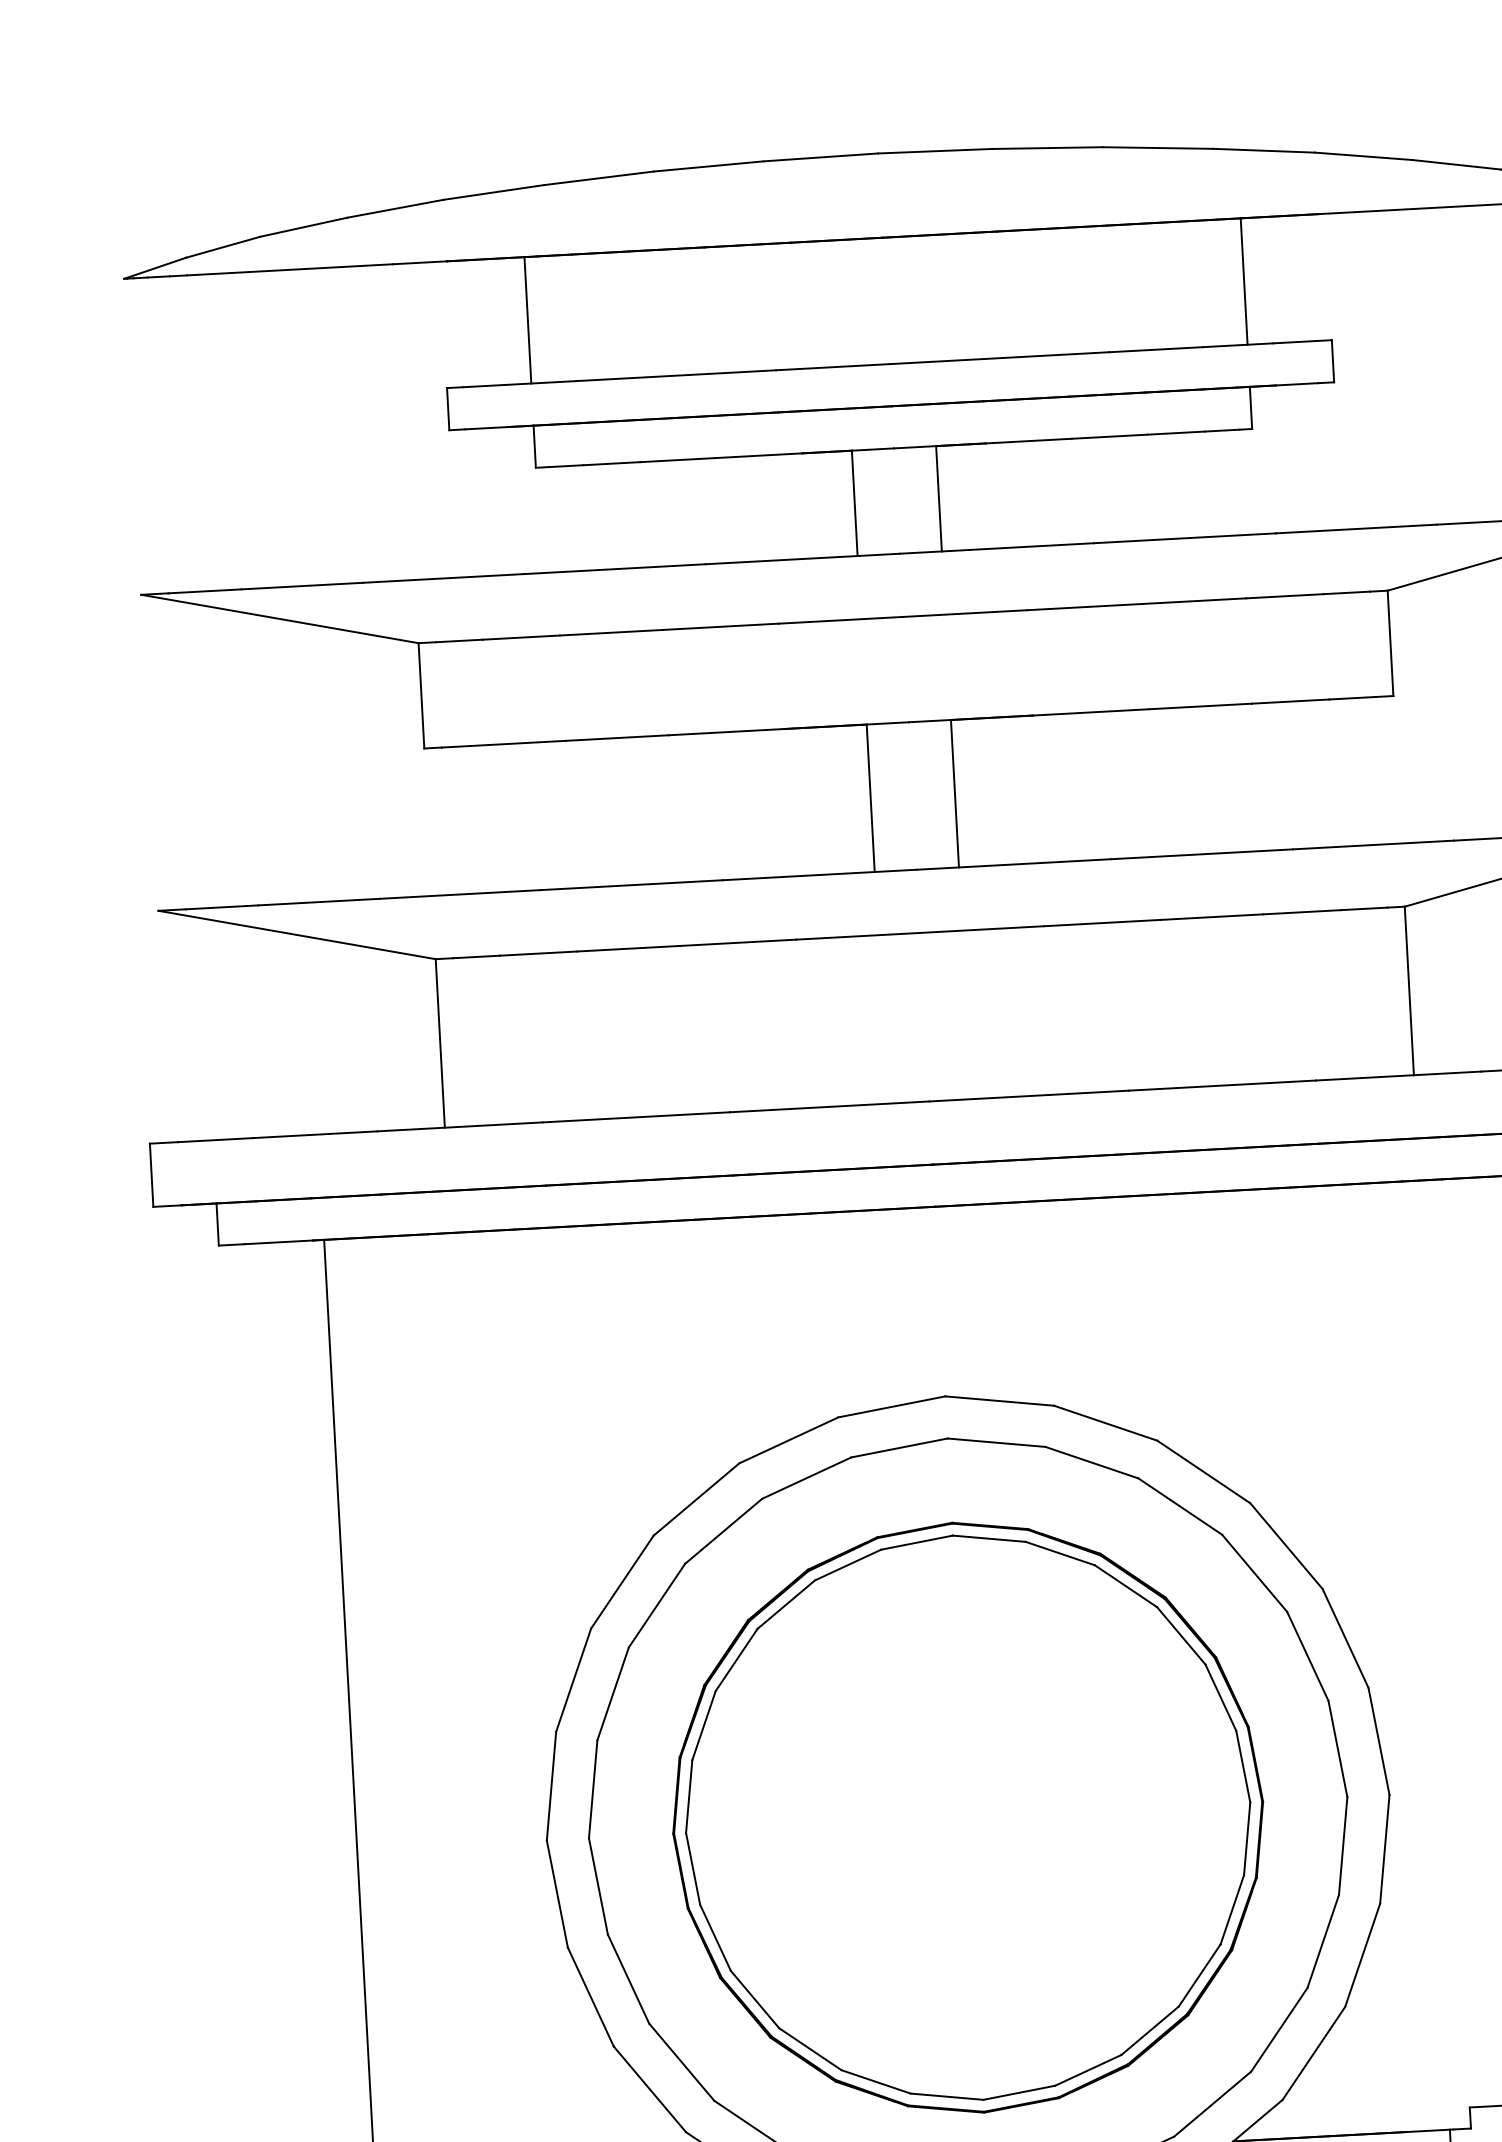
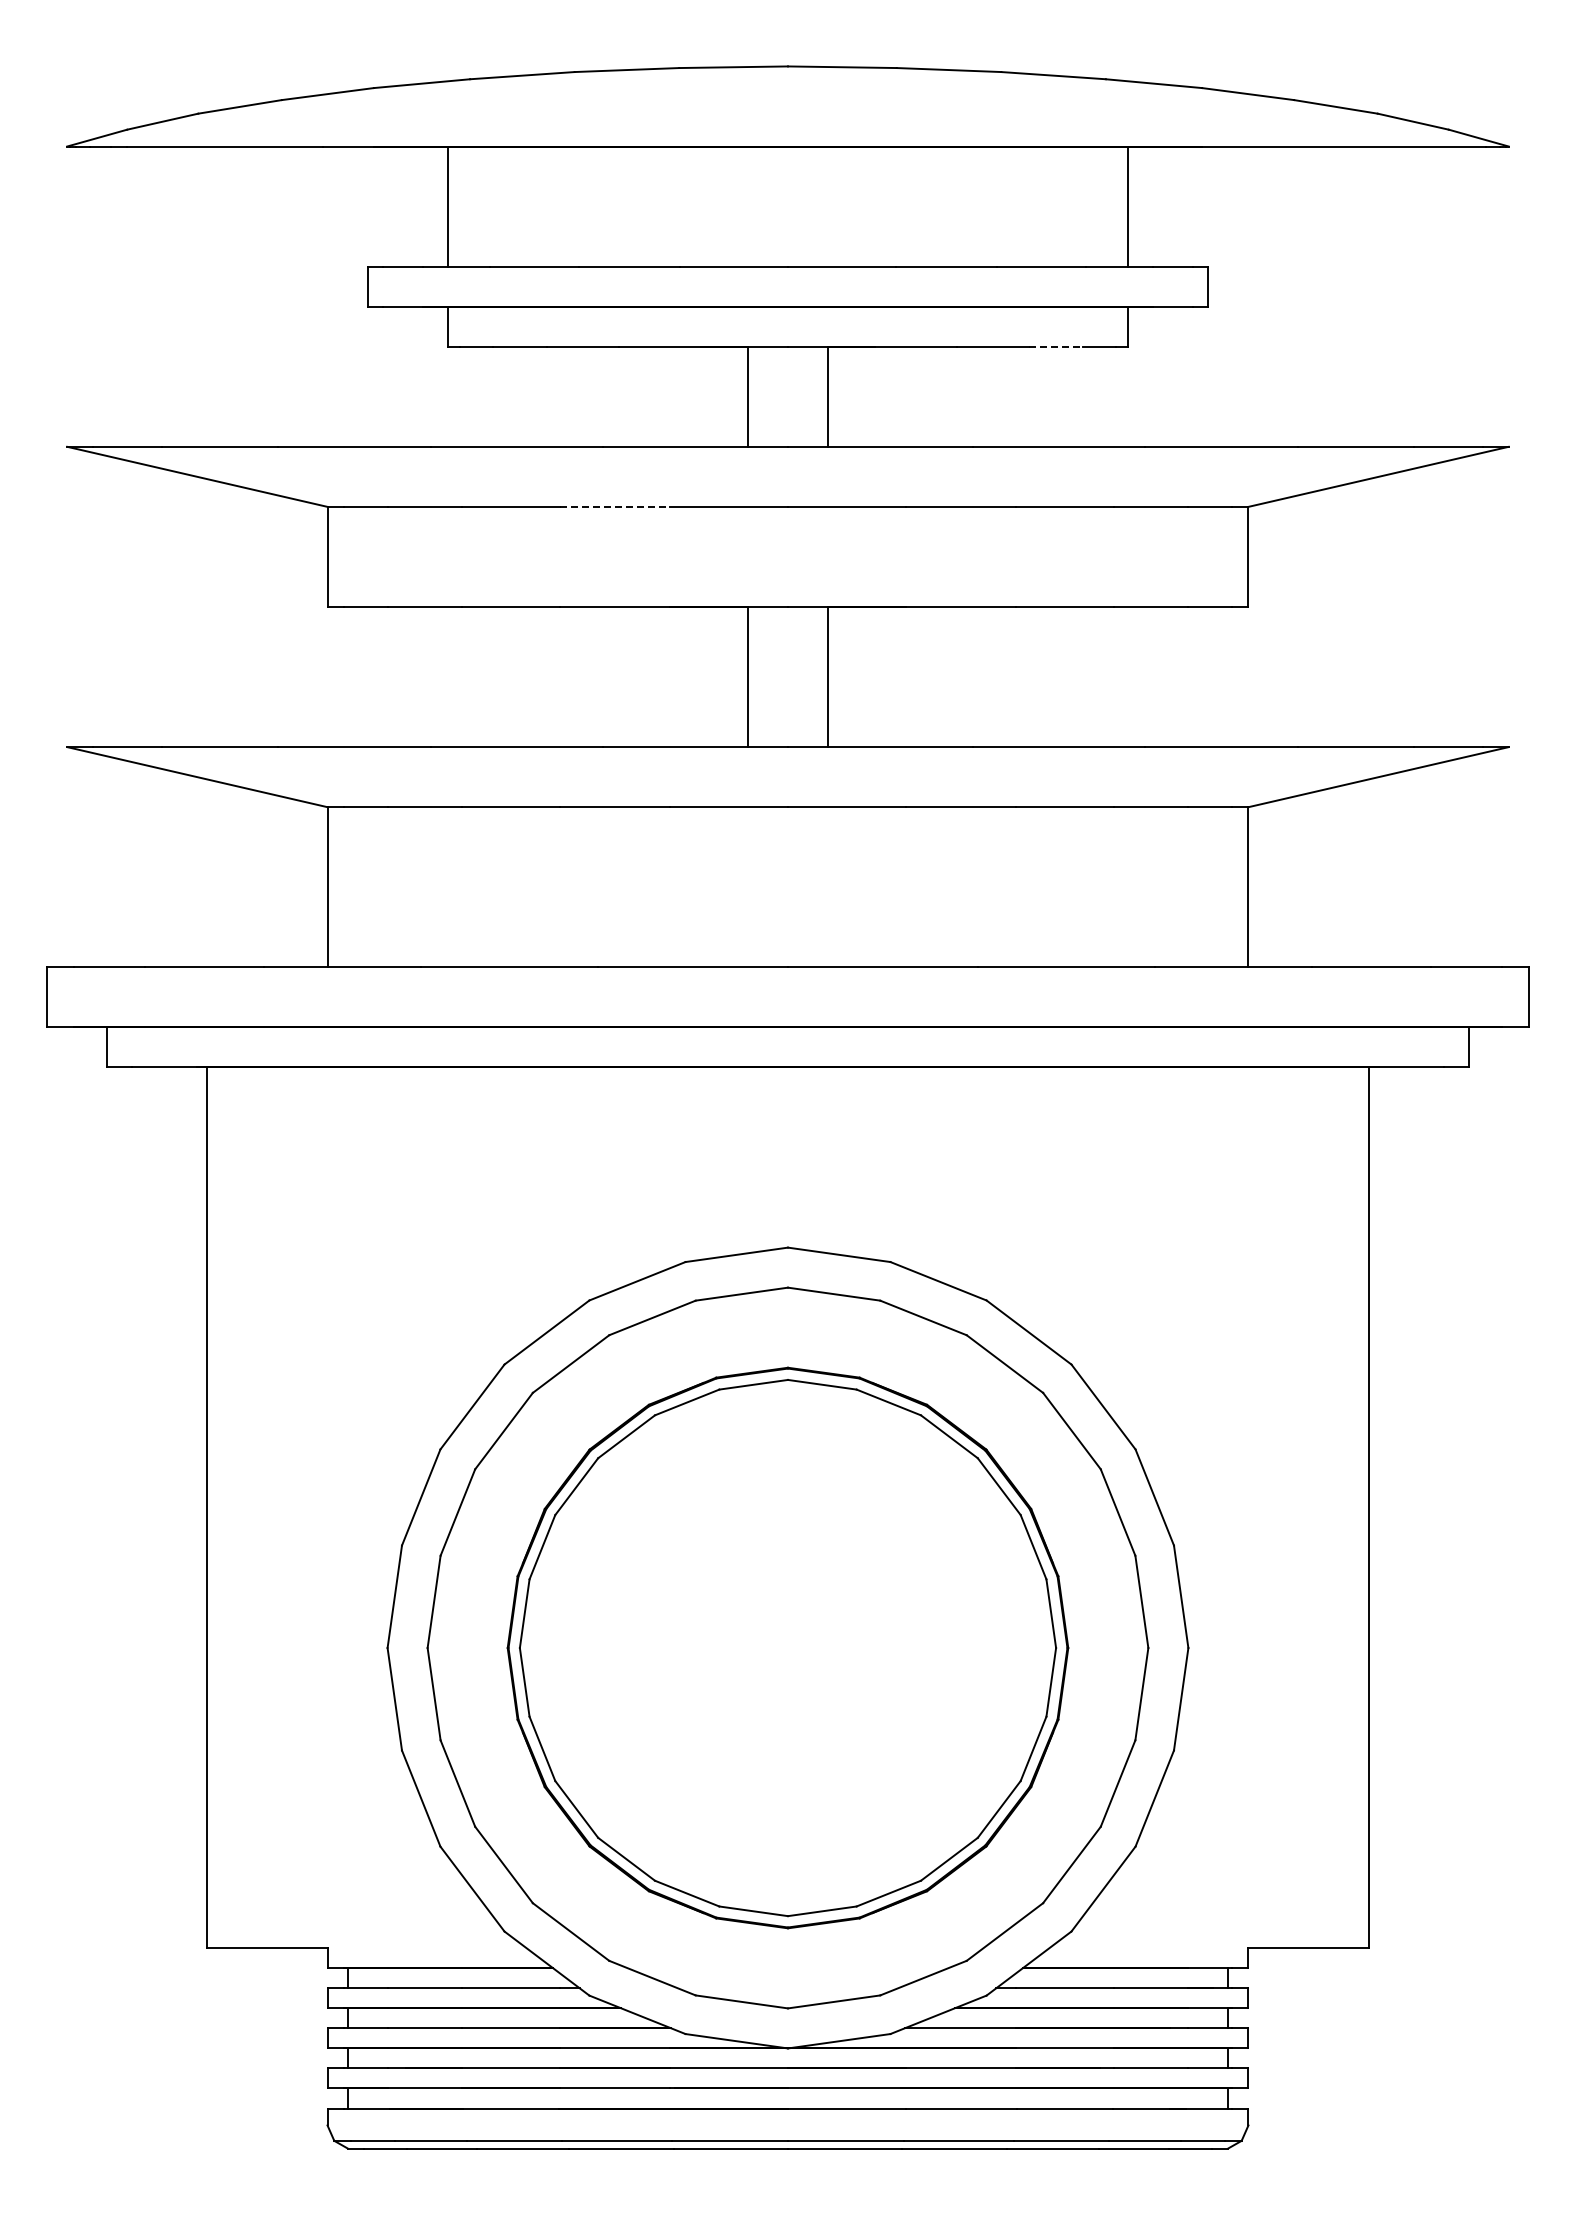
line: (1176, 432) -> (1056, 346), solid -> dashed
line: (721, 626) -> (615, 506), solid -> dashed

